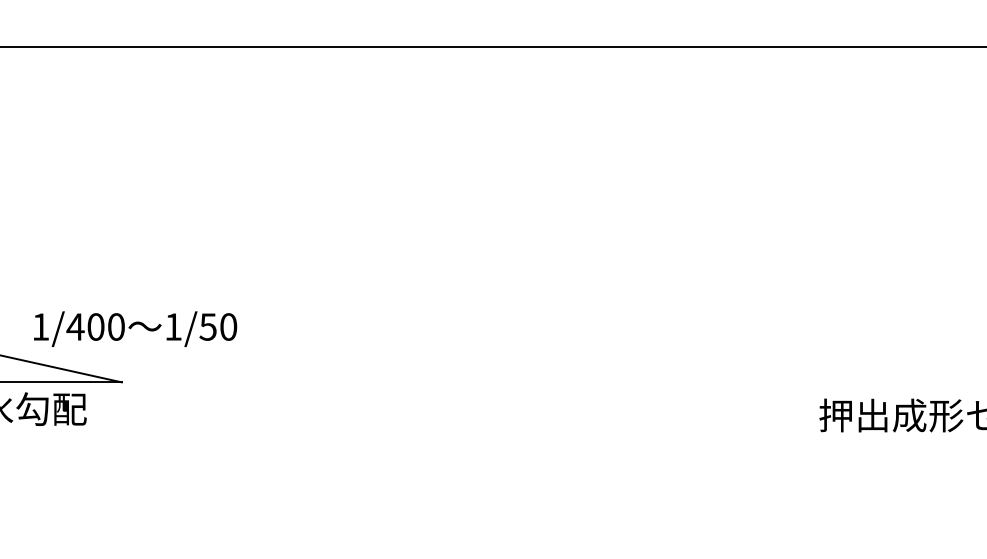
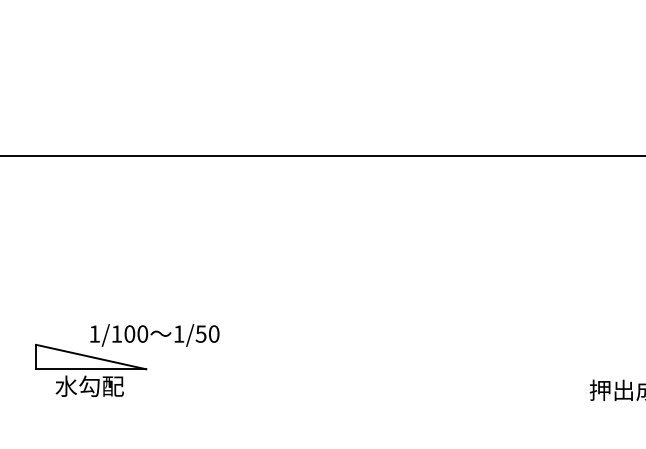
text: (75, 326) -> (116, 333), 1/400 -> 1/100

